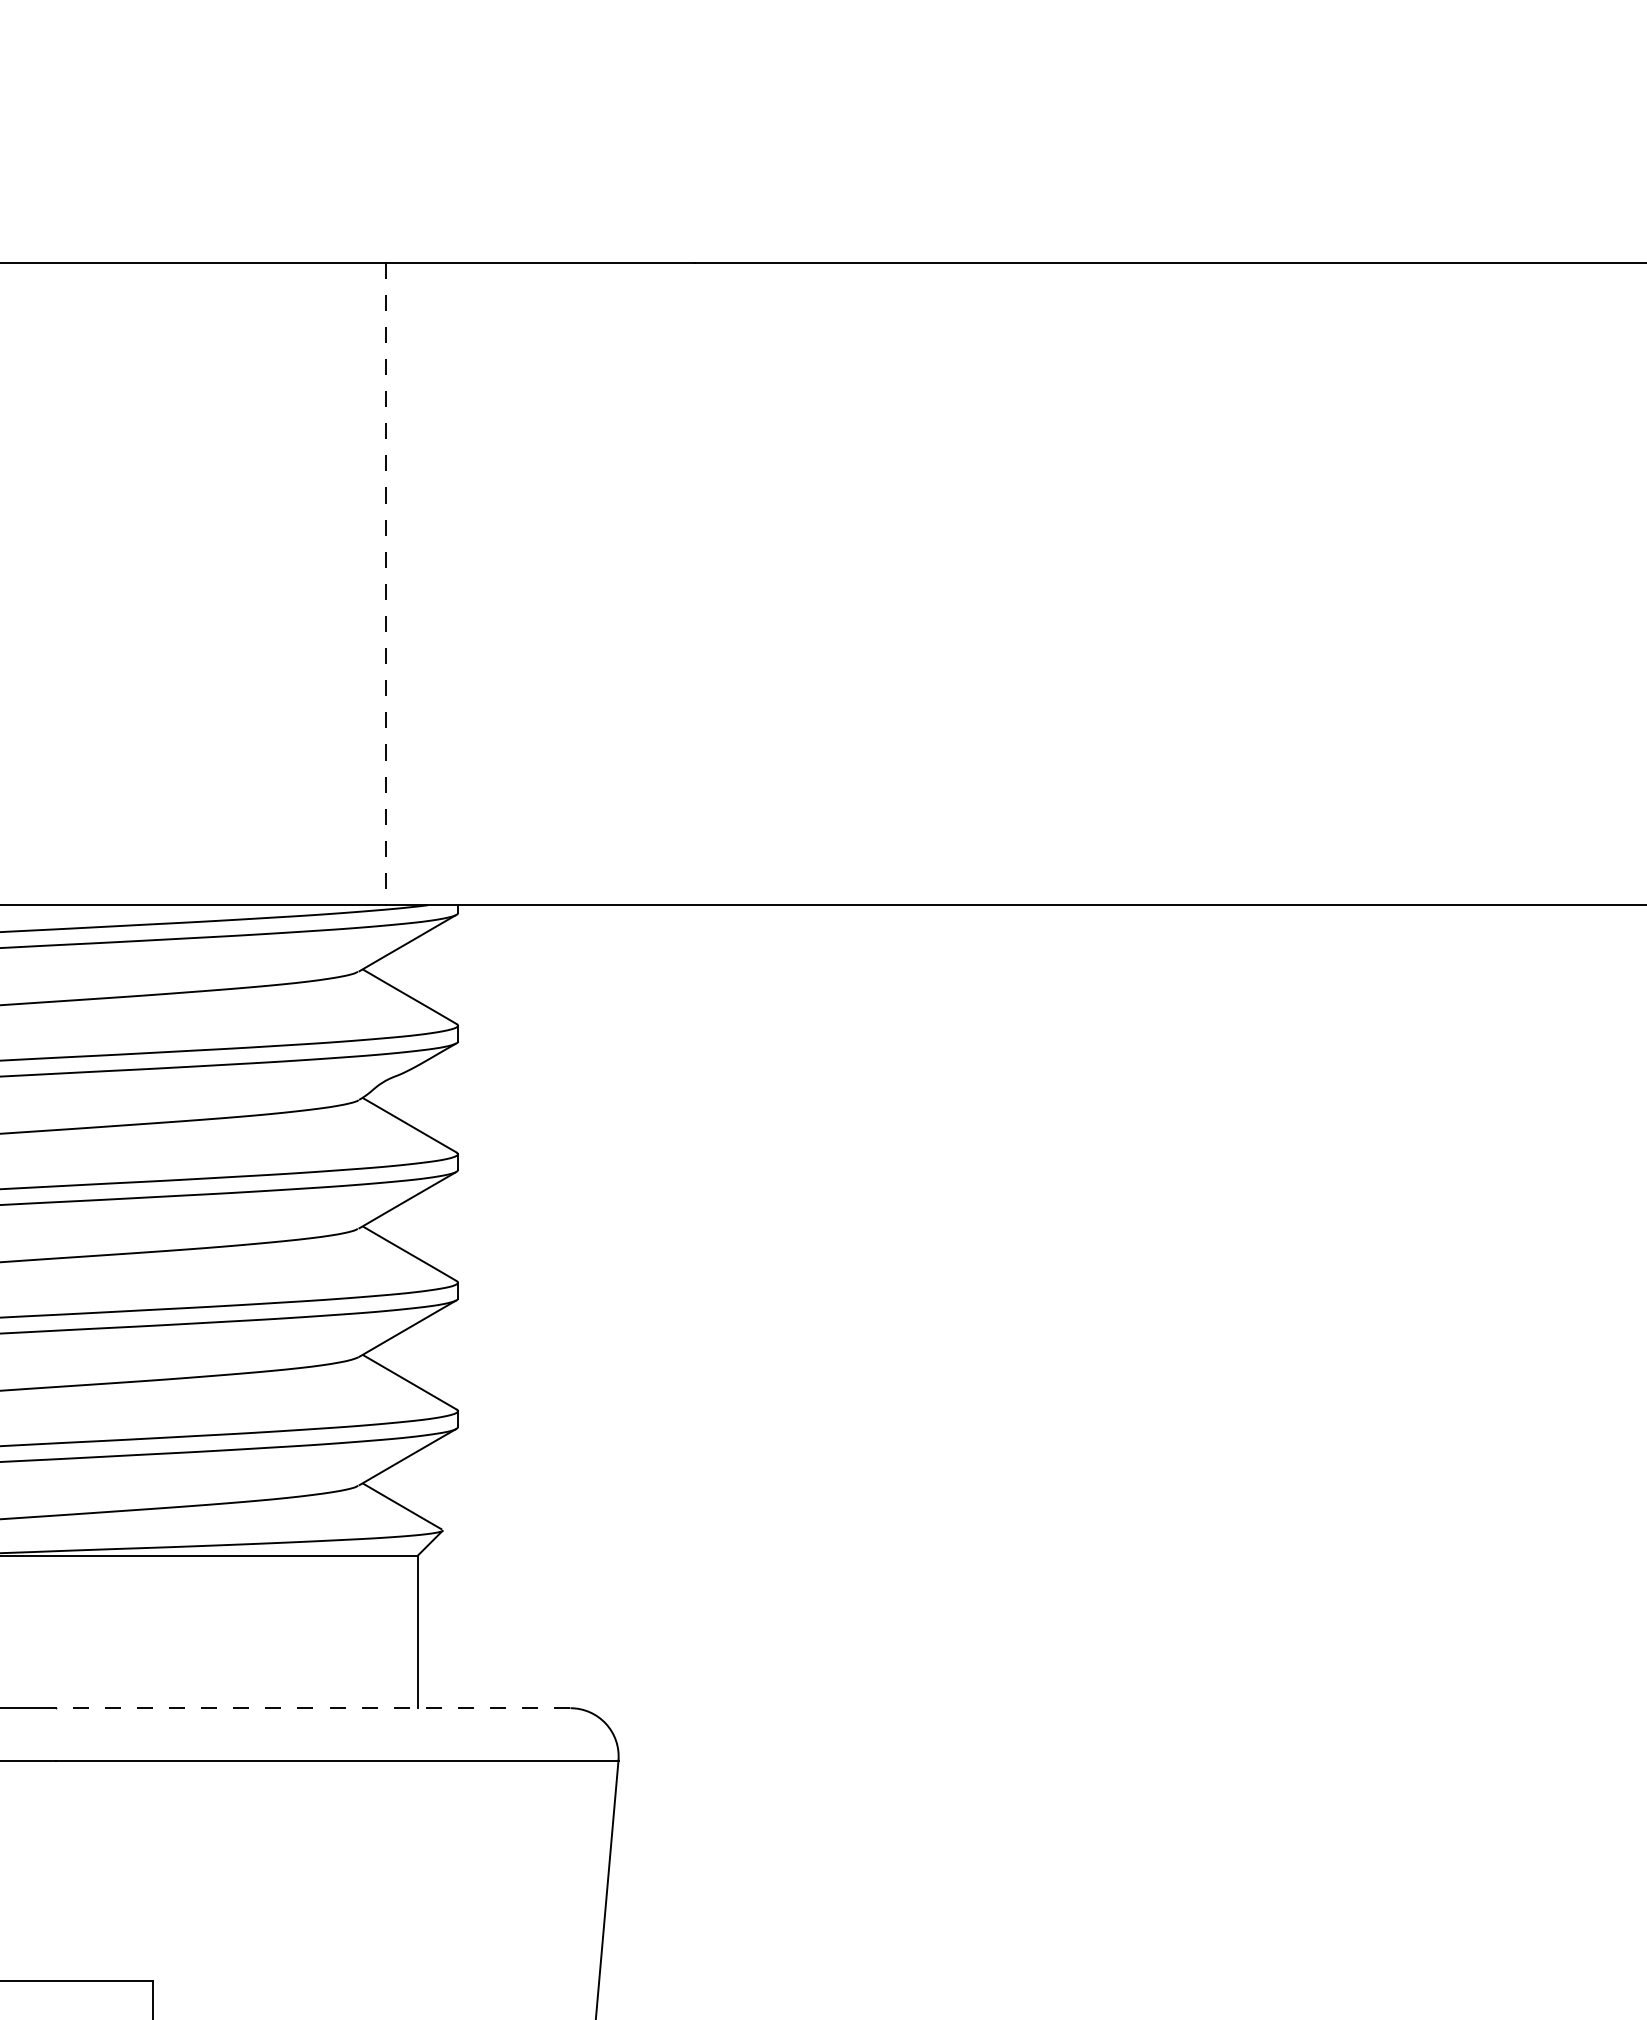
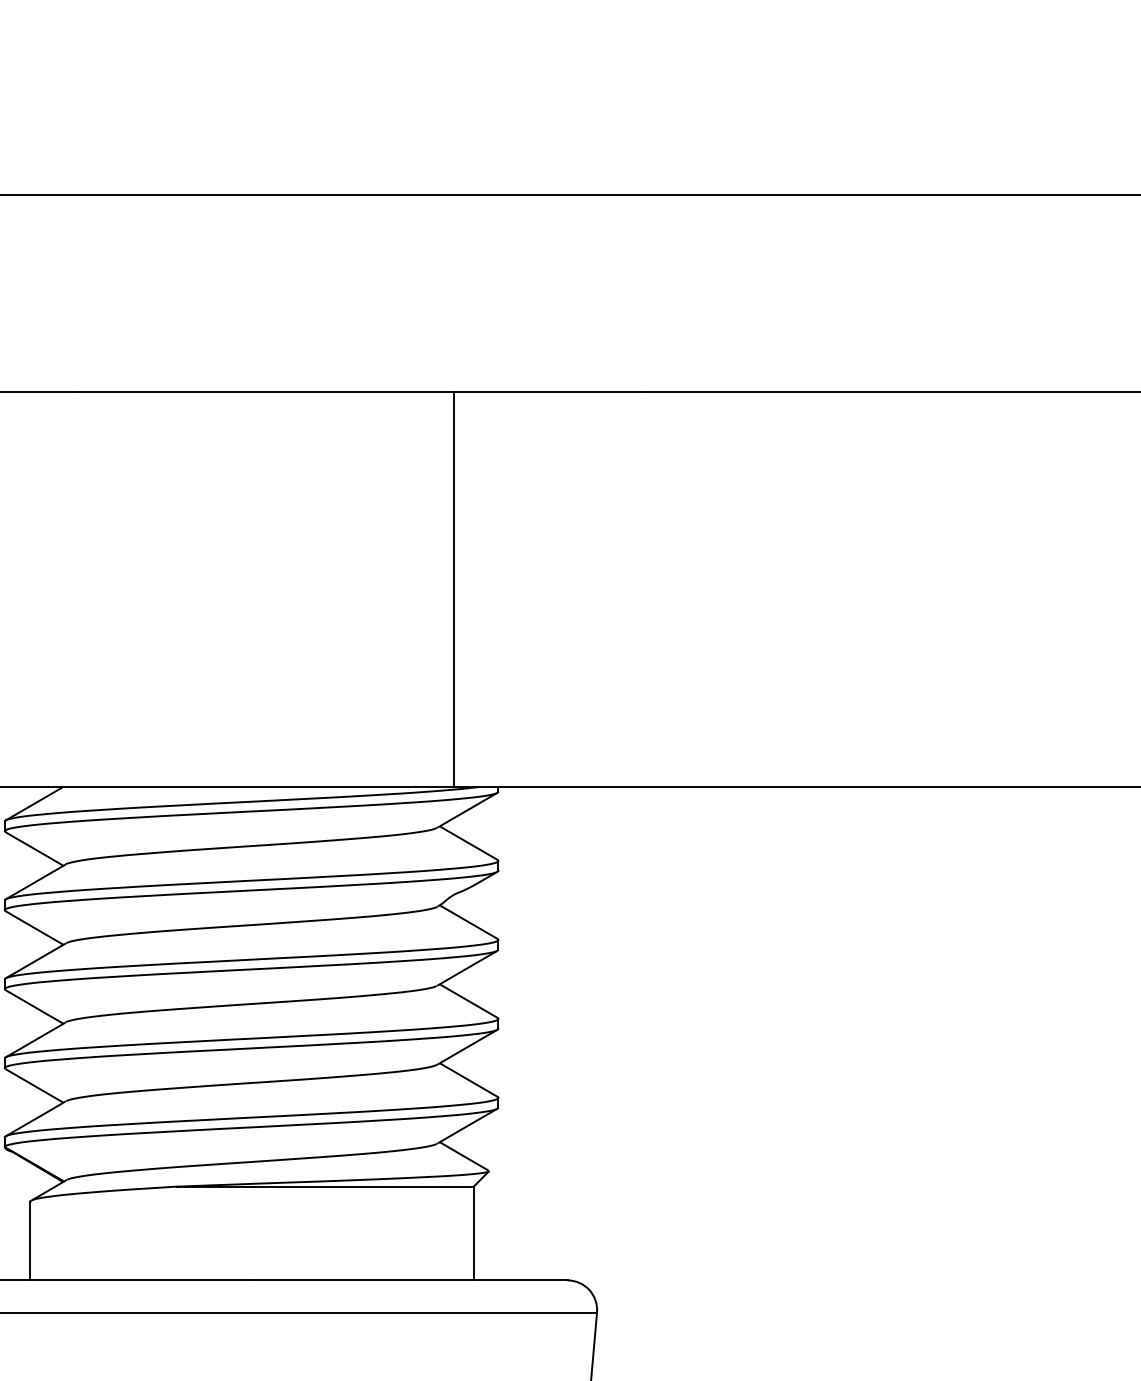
line: (386, 583) -> (454, 589), dashed -> solid
line: (313, 1708) -> (409, 1280), dashed -> solid

